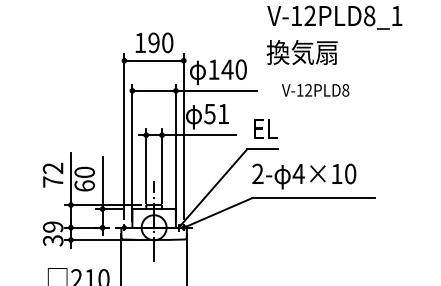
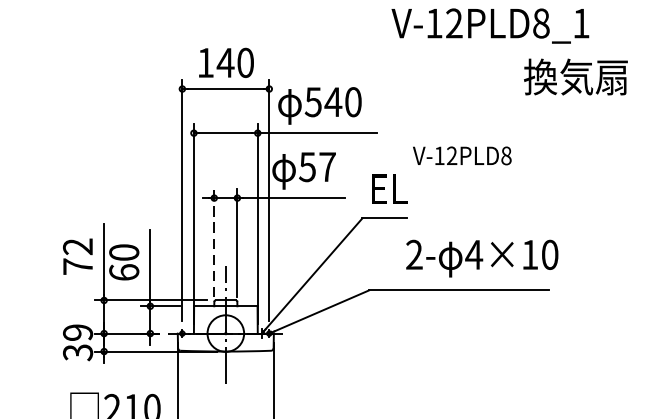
text: (153, 42) -> (224, 62), 190 -> 140
text: (301, 52) -> (574, 76), moved
text: (213, 69) -> (312, 101), 140 -> 540
text: (315, 90) -> (462, 156), moved
text: (223, 113) -> (327, 166), 51 -> 57
line: (146, 165) -> (214, 242), solid -> dashed
text: (304, 176) -> (482, 258), moved

